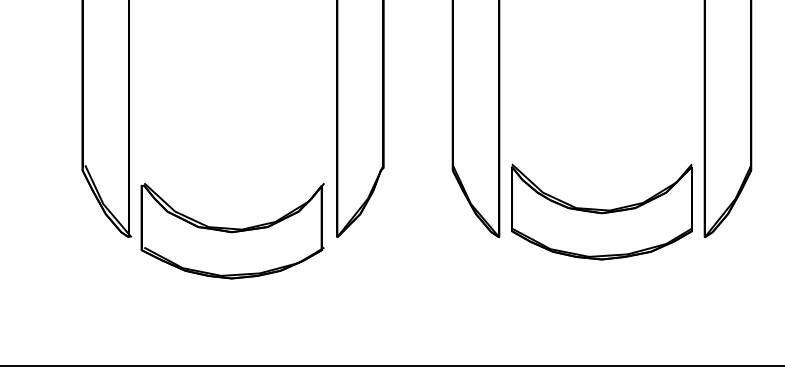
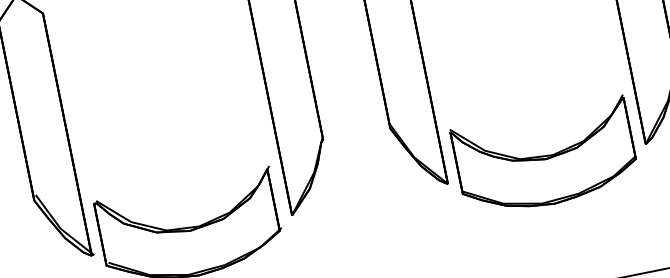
part: (601, 211) -> (545, 157), moved

